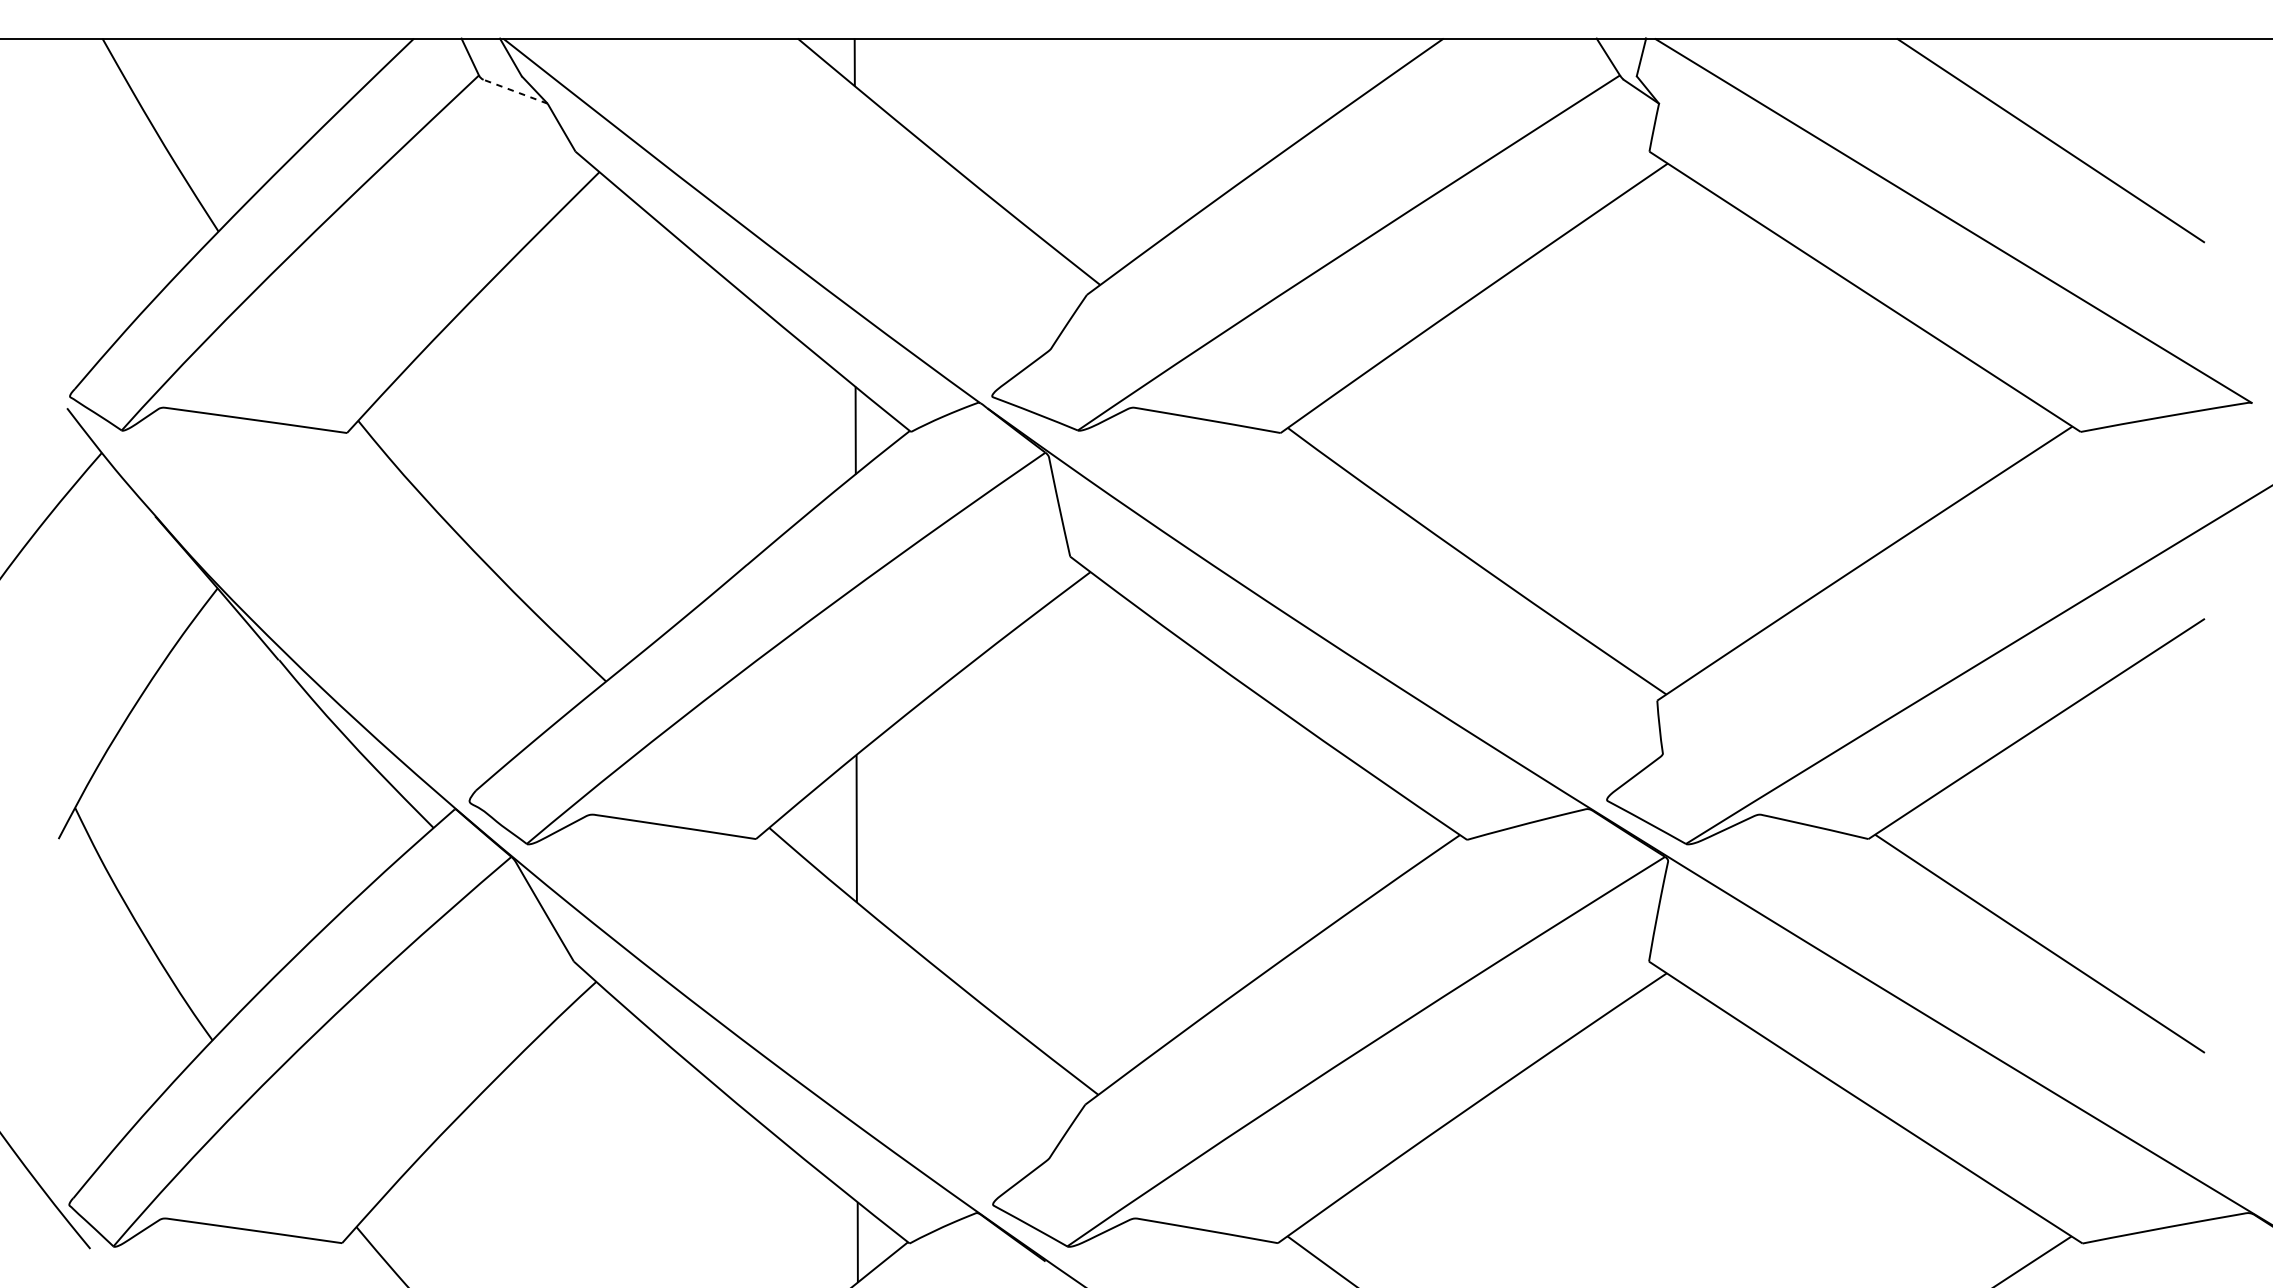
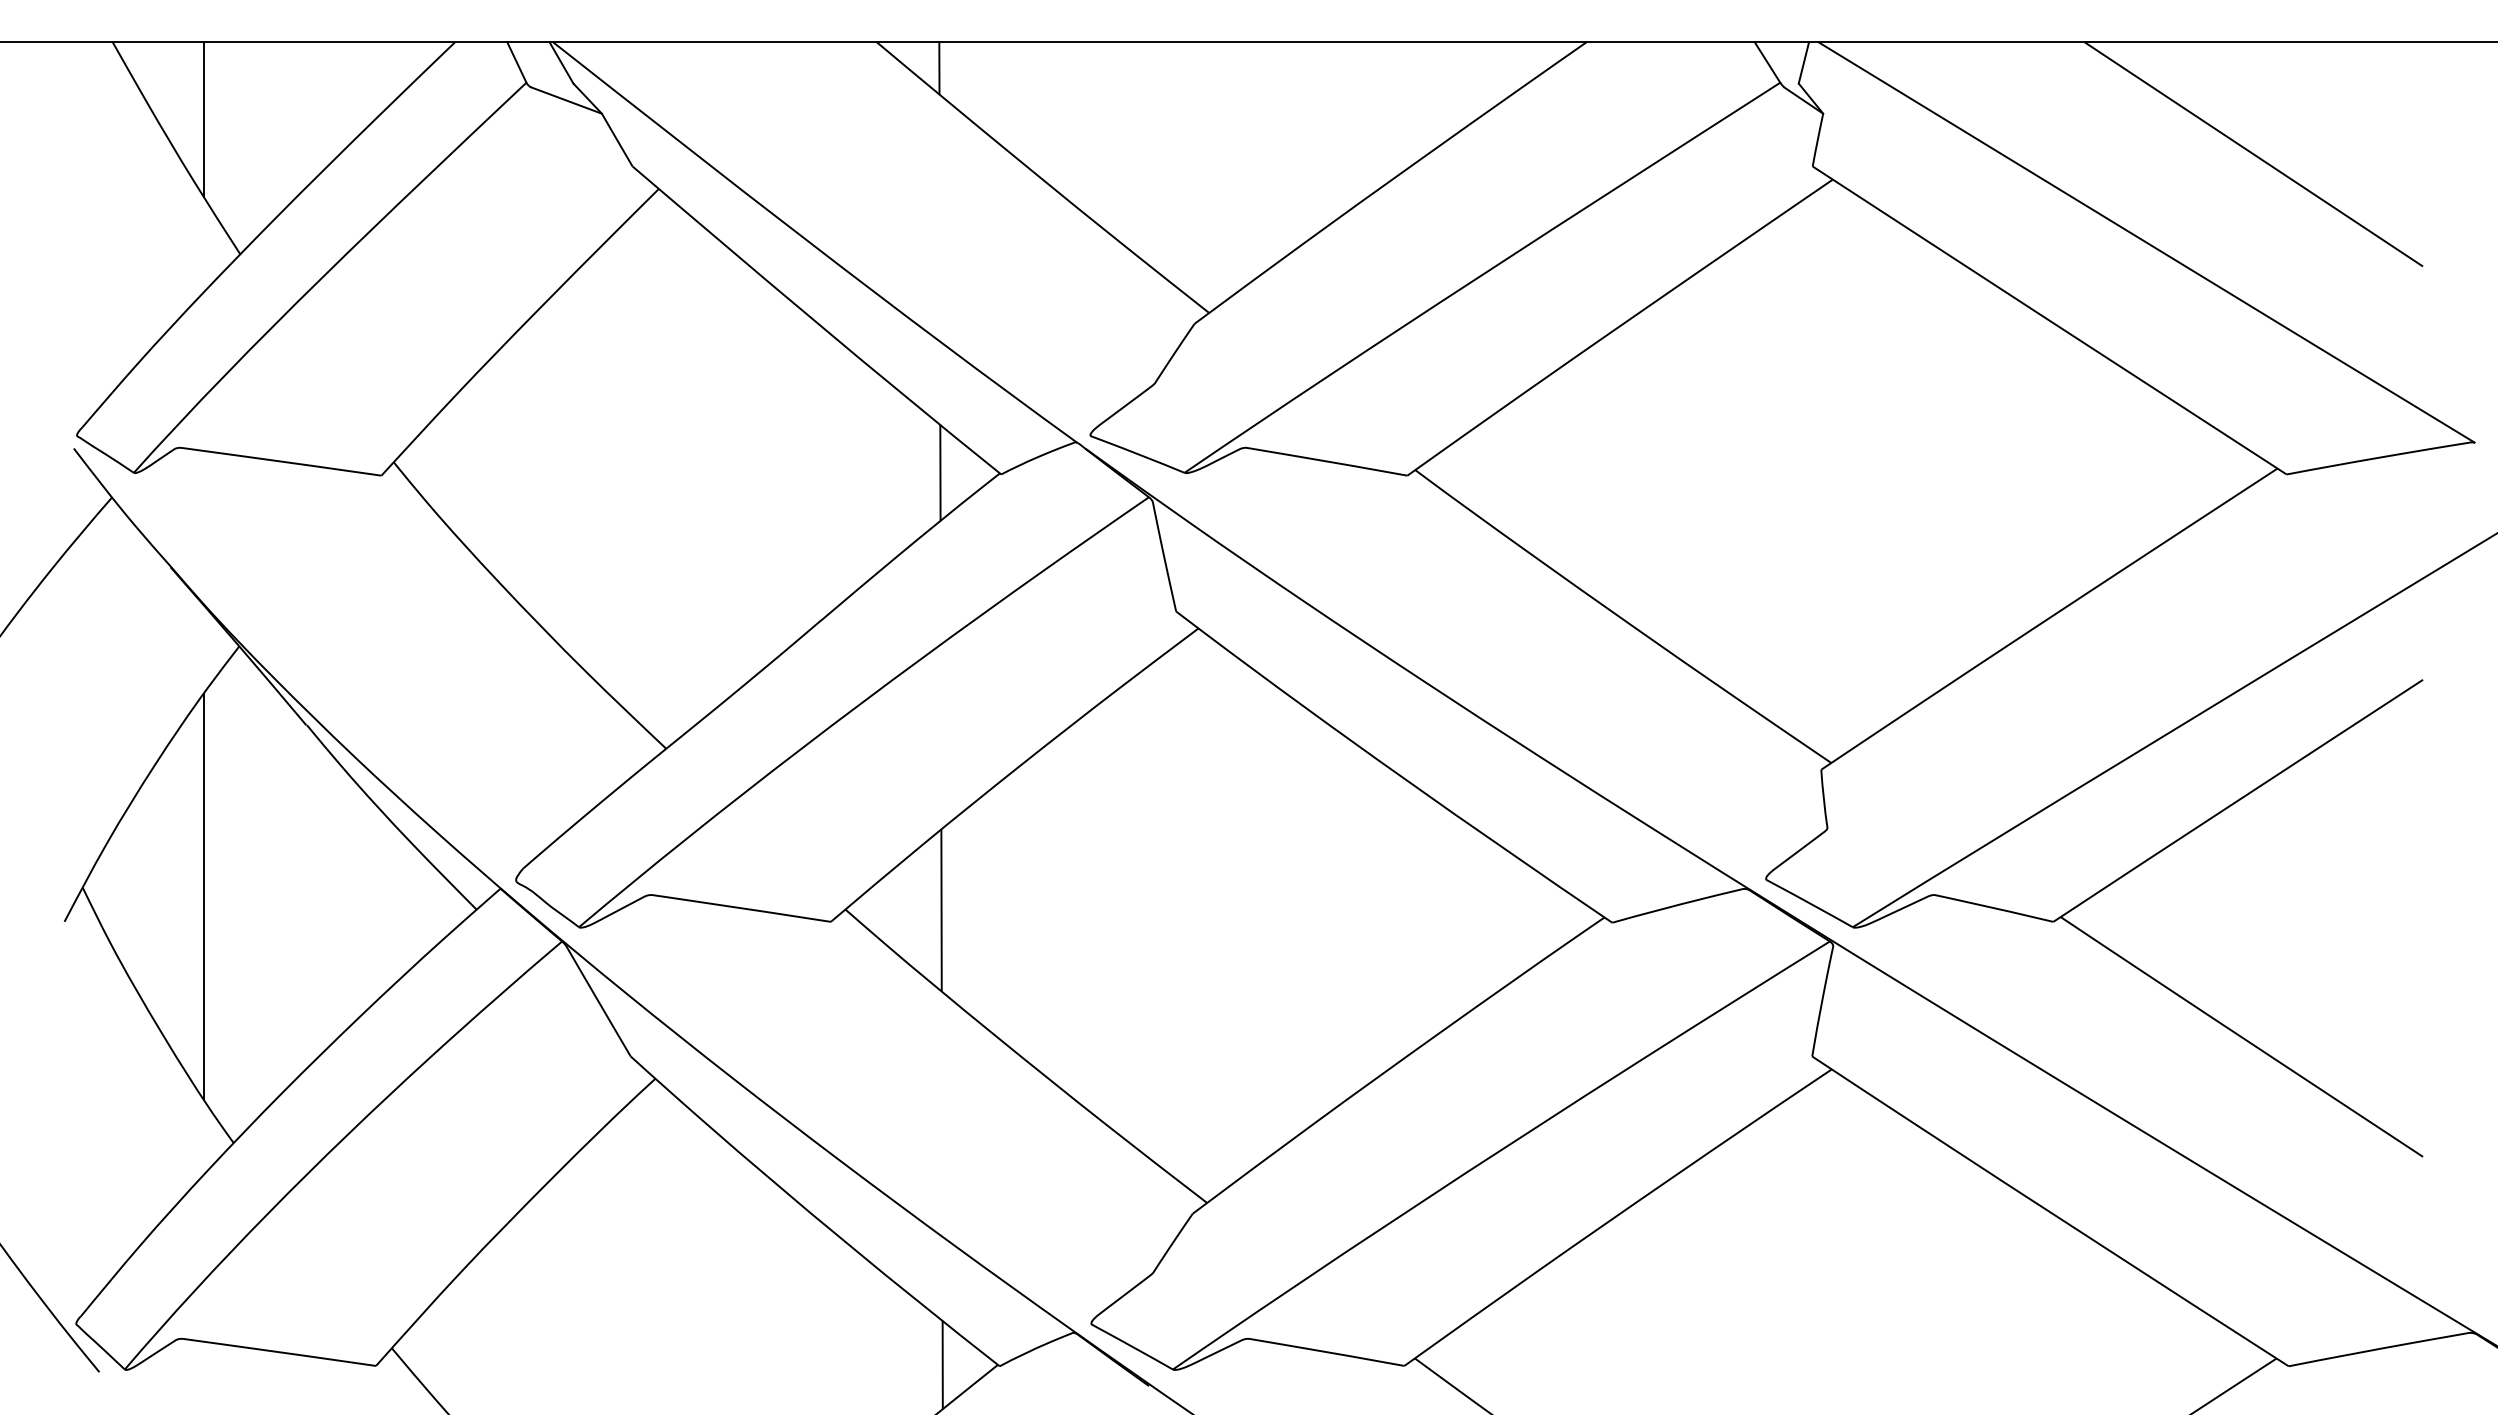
line: (515, 91) -> (566, 100), dashed -> solid
line: (185, 108) -> (203, 119), added
line: (185, 815) -> (203, 895), added

